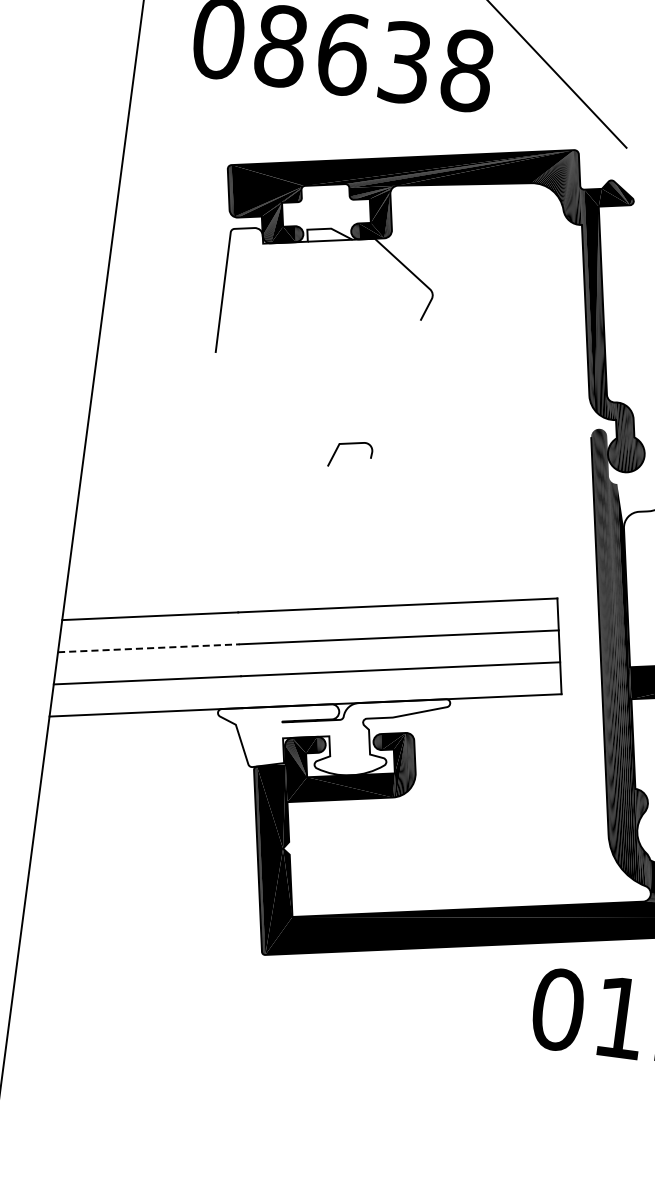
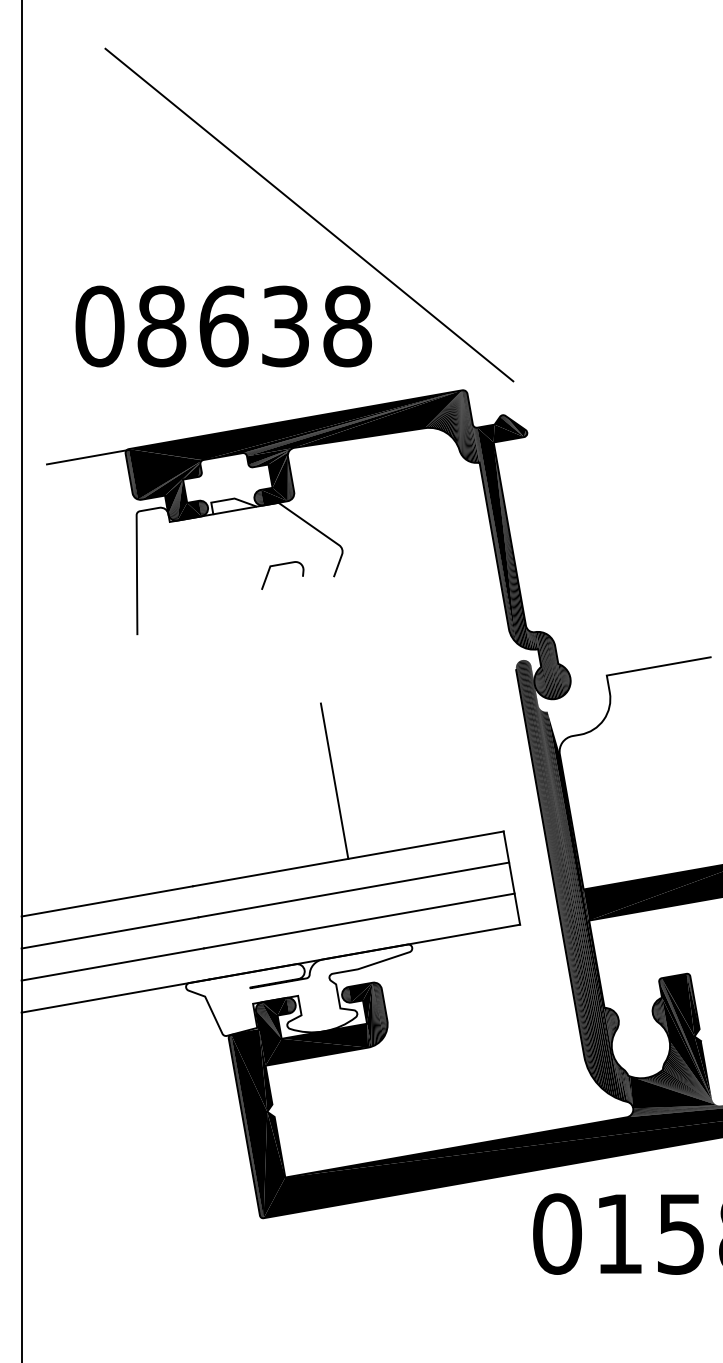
line: (189, 167) -> (87, 456), added
curve: (351, 444) -> (282, 565), moved
line: (394, 524) -> (334, 780), added
line: (149, 647) -> (110, 932), dashed -> solid

